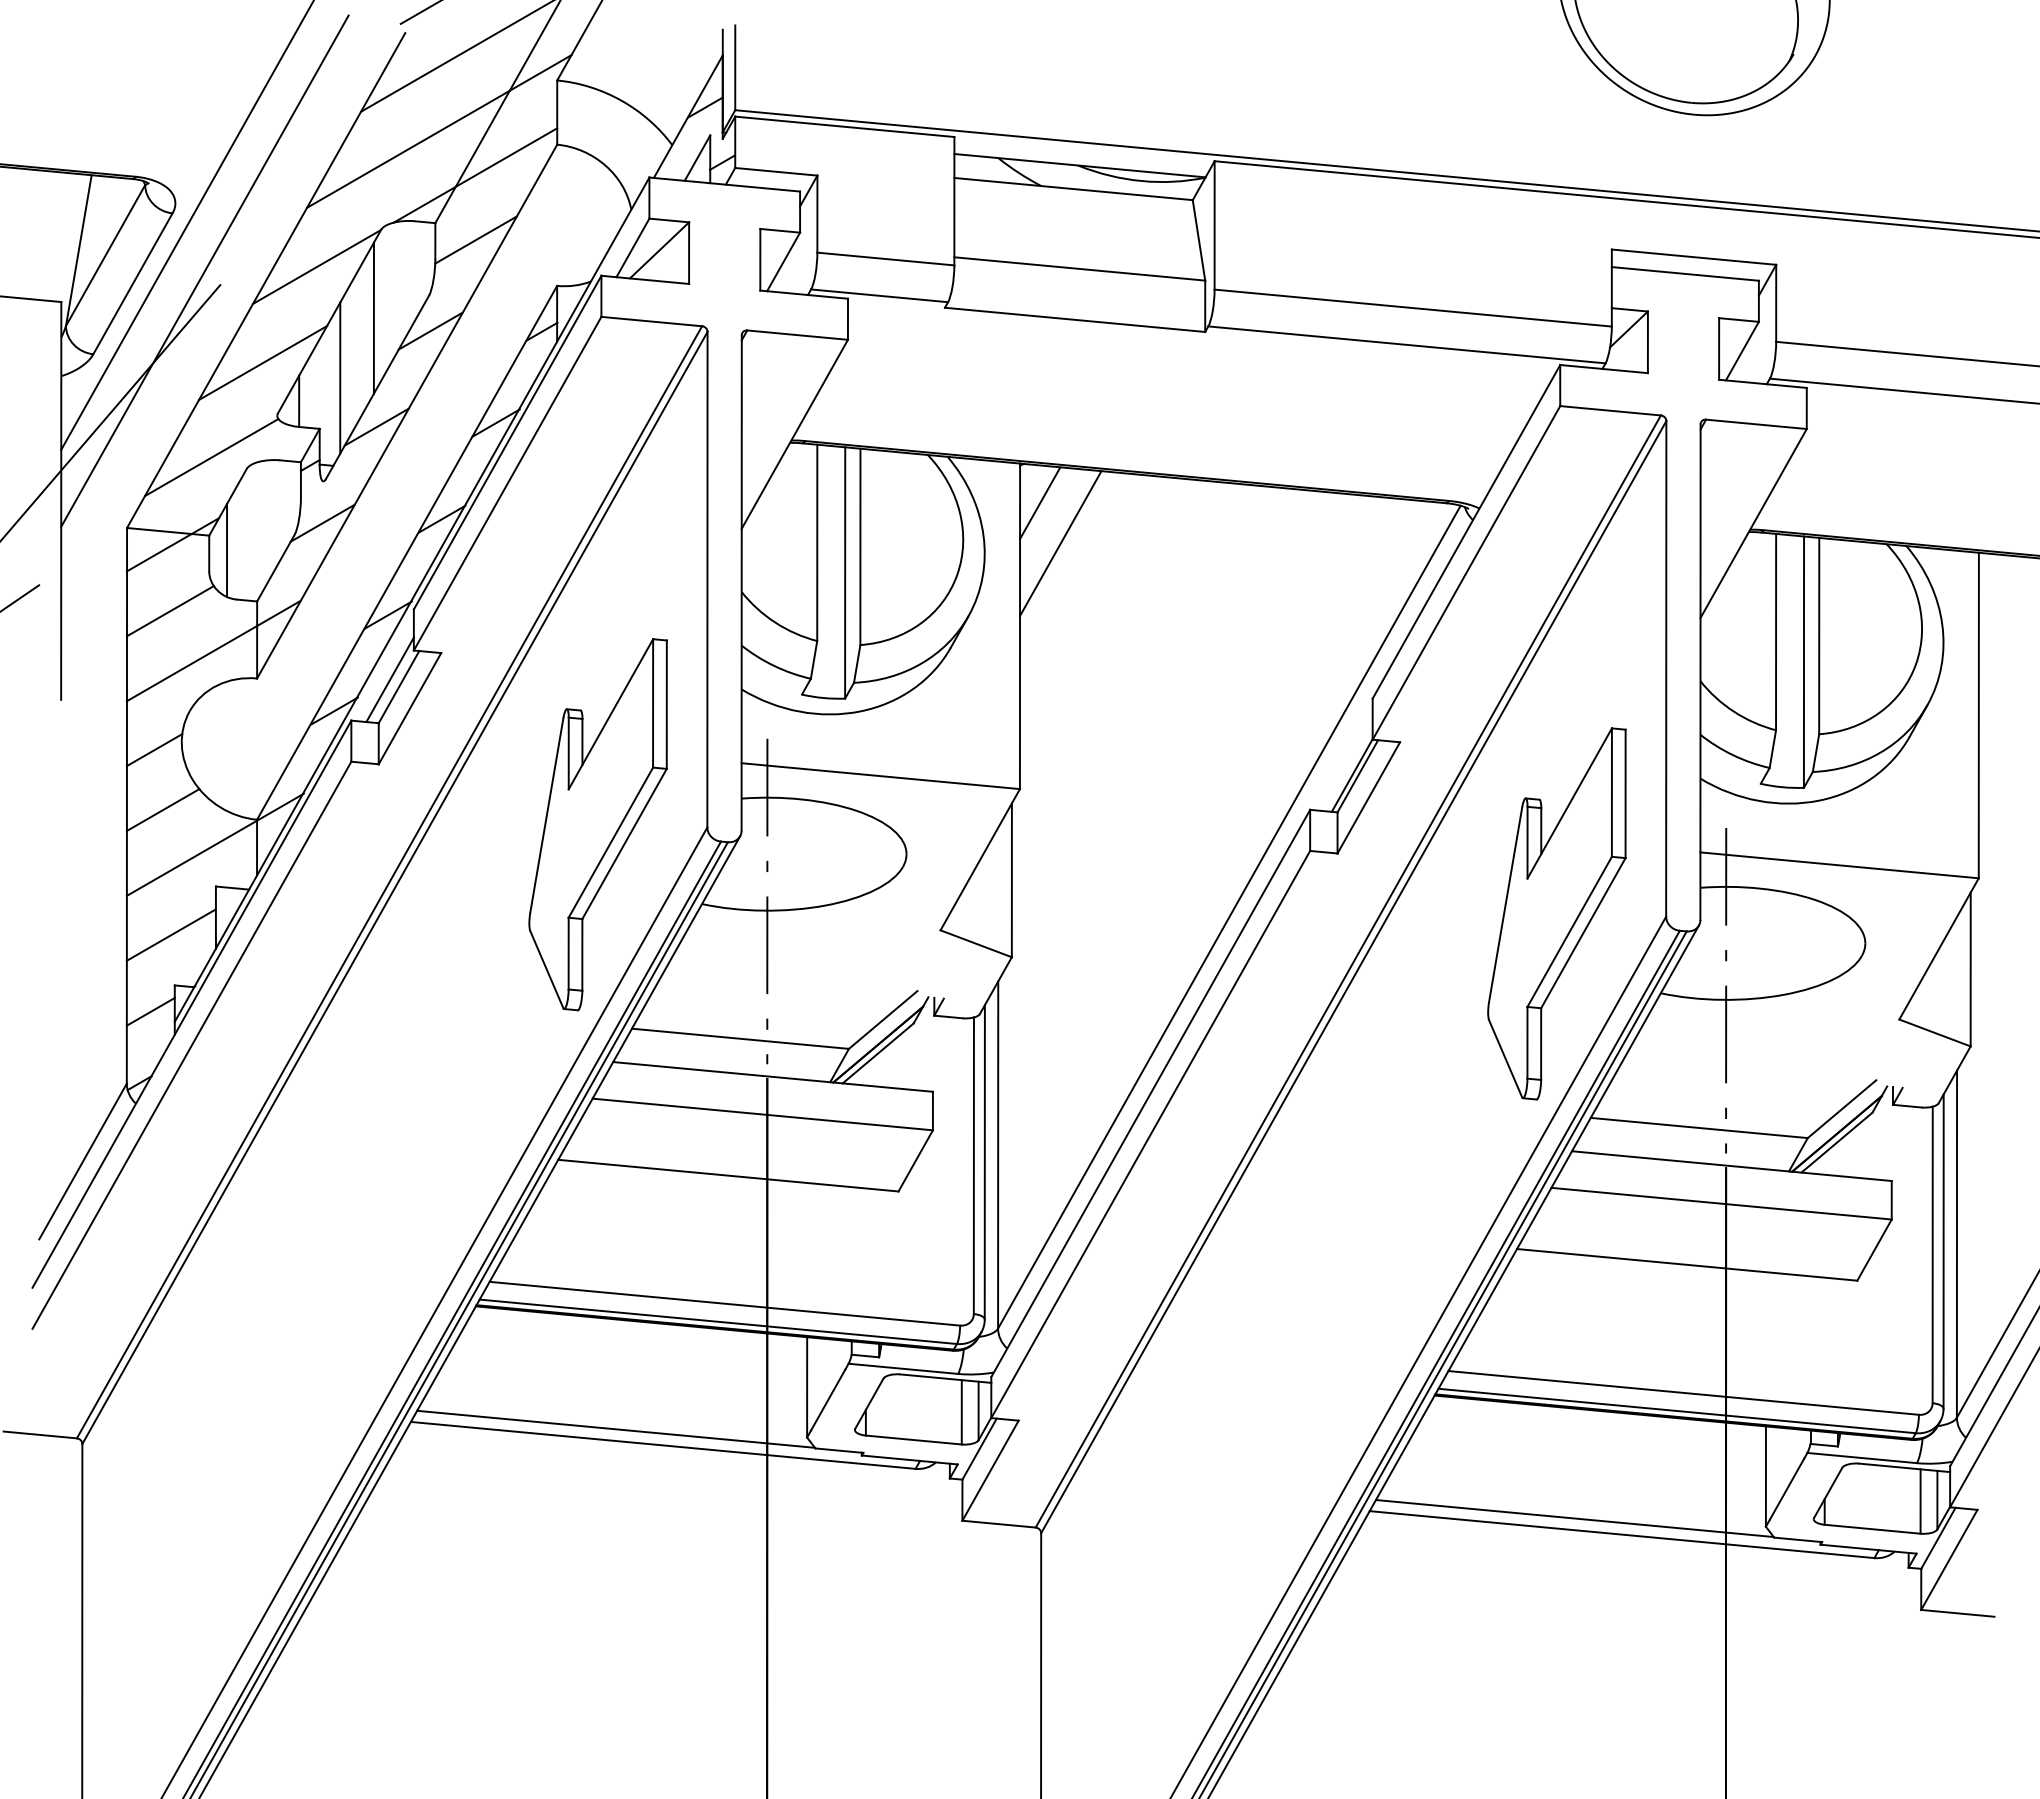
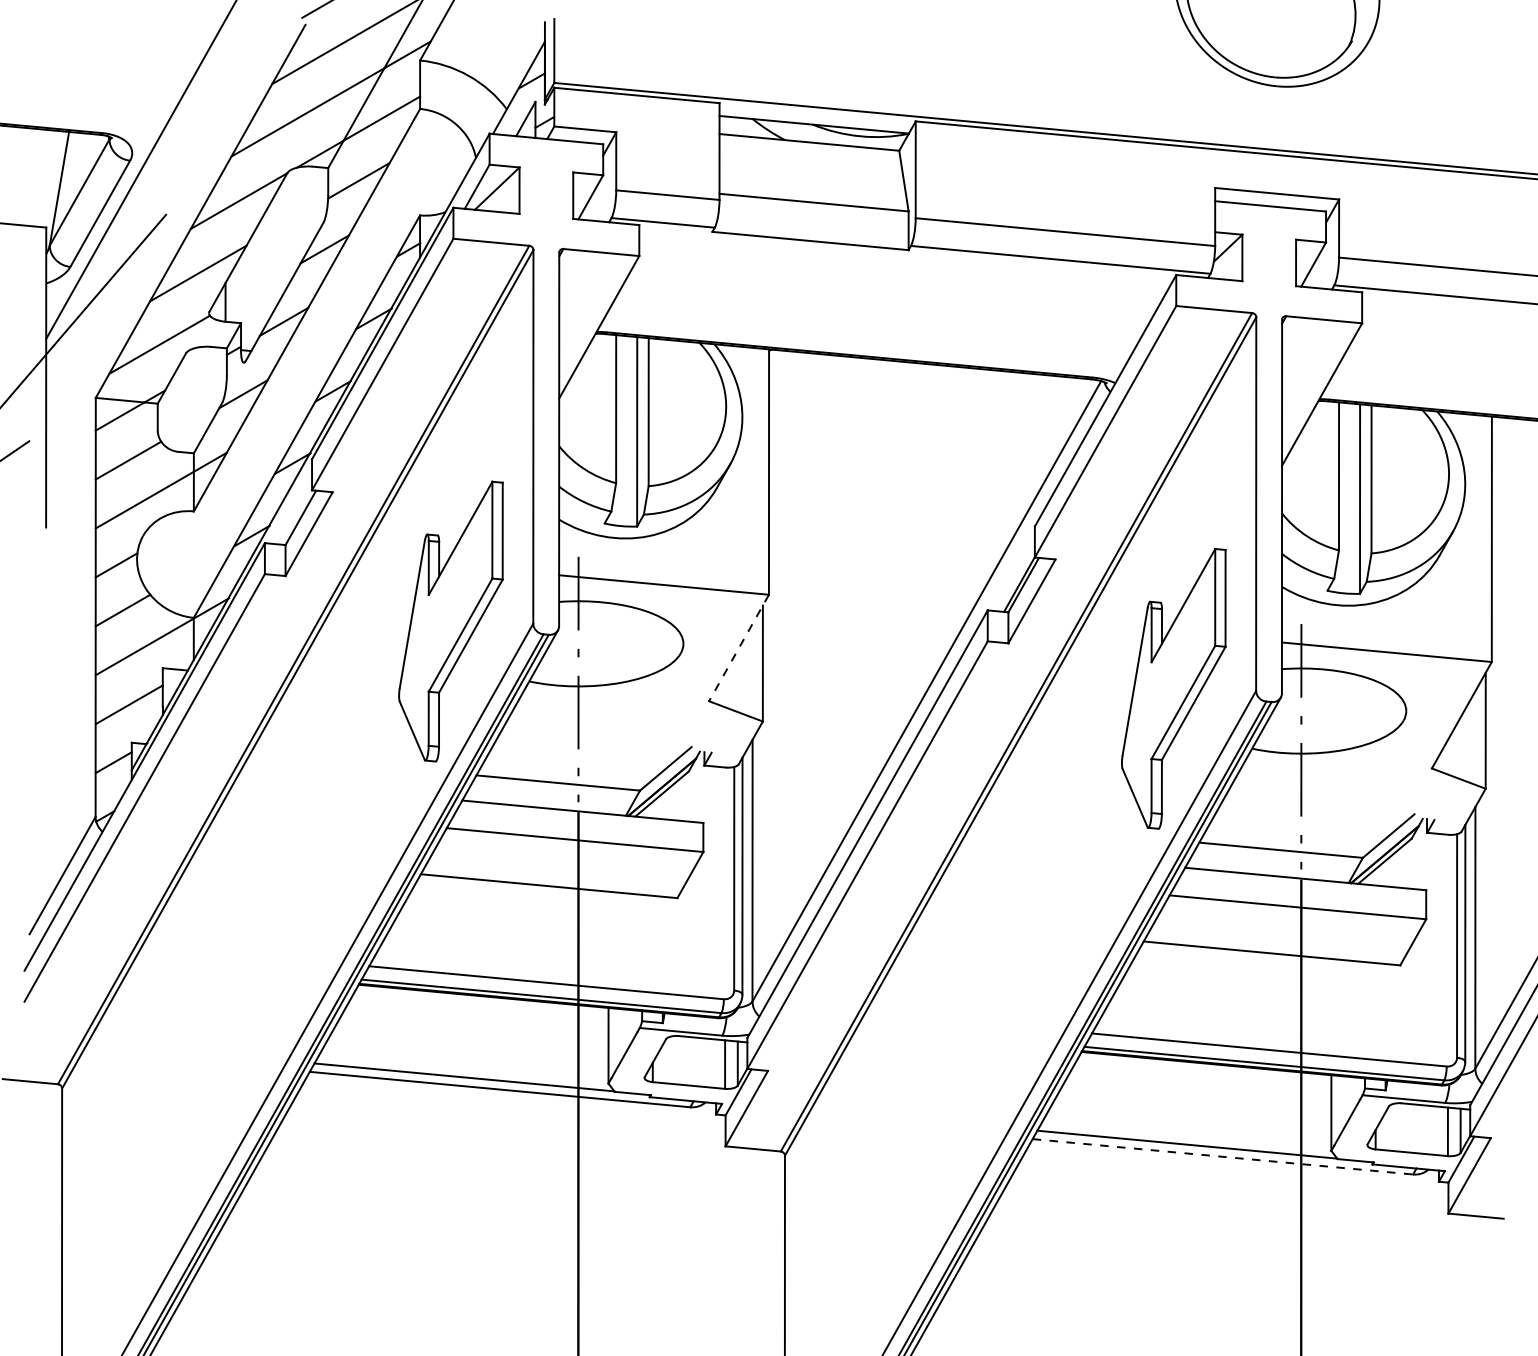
line: (204, 270) -> (154, 203), removed
line: (373, 317) -> (281, 239), removed
line: (340, 377) -> (256, 284), removed
line: (1040, 503) -> (784, 379), removed
line: (1060, 543) -> (799, 409), removed
line: (227, 550) -> (171, 414), removed
line: (389, 679) -> (293, 512), removed
line: (980, 860) -> (739, 648), solid -> dashed
line: (1622, 1534) -> (1223, 1156), solid -> dashed

